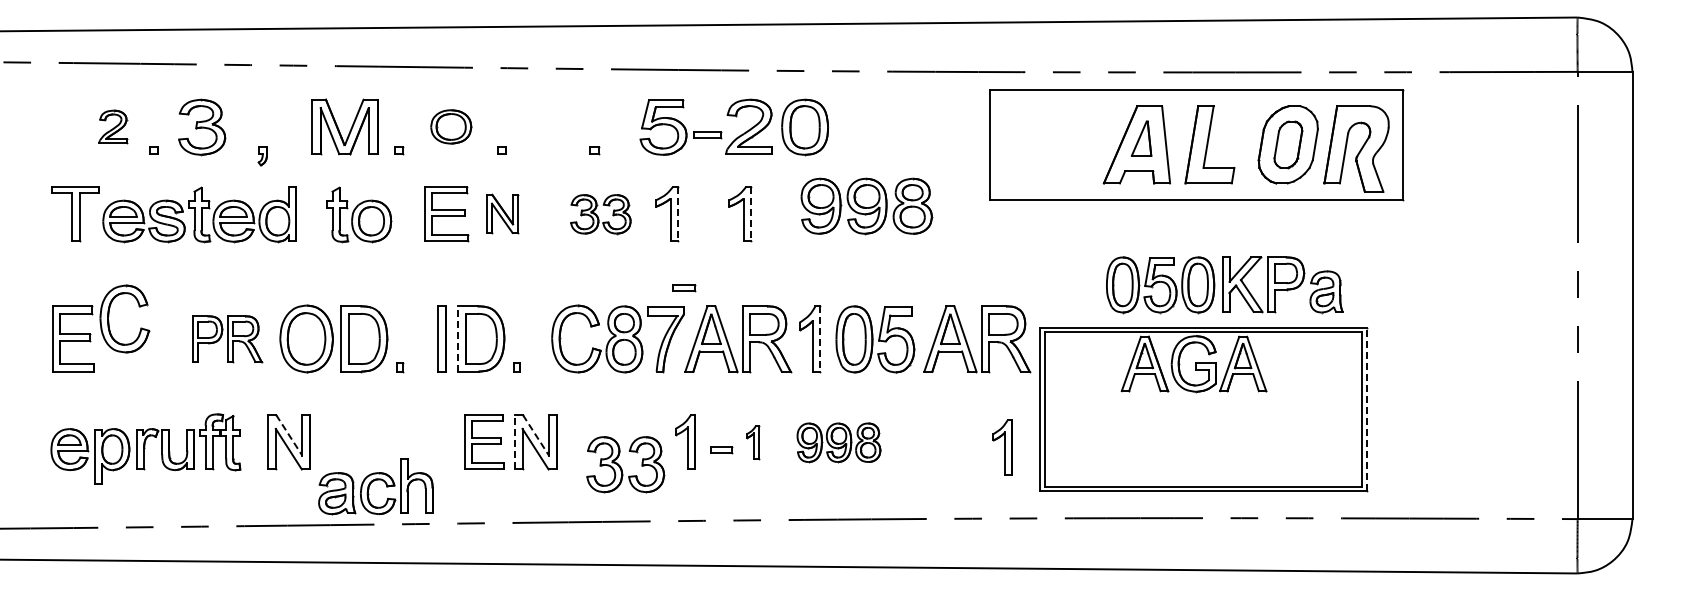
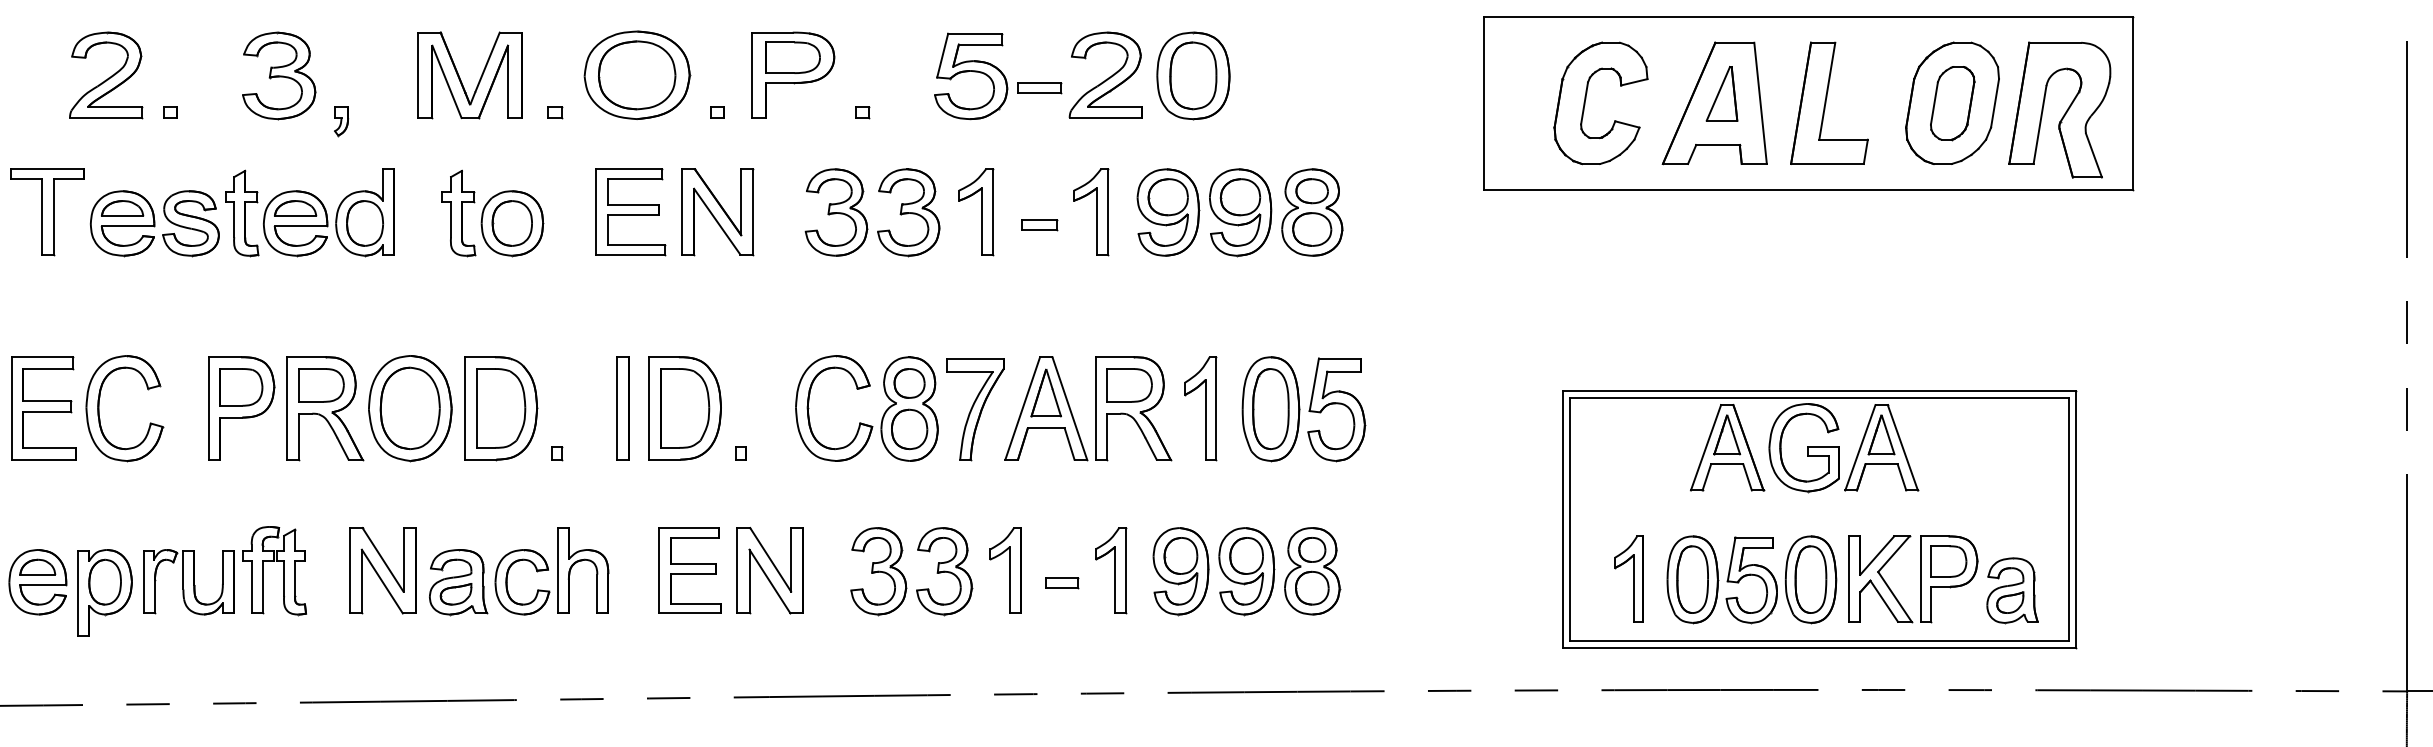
part: (113, 126) -> (106, 74), size x1.67
part: (451, 126) -> (637, 74), size x1.67
part: (550, 126) -> (793, 74), added
part: (202, 127) -> (279, 76), moved
part: (1055, 143) -> (1586, 101), added
part: (866, 206) -> (1239, 212), moved
part: (502, 213) -> (718, 211), size x1.43
part: (600, 214) -> (871, 212), size x1.43
line: (677, 214) -> (992, 212), dashed -> solid
line: (750, 214) -> (1107, 212), dashed -> solid
part: (1224, 285) -> (1852, 580), moved
part: (684, 288) -> (1040, 225), moved
part: (109, 316) -> (100, 404), moved
line: (458, 338) -> (648, 407), dashed -> solid
line: (819, 338) -> (1216, 407), dashed -> solid
part: (227, 339) -> (286, 409), size x1.43
part: (977, 339) -> (1464, 409), removed
line: (1366, 409) -> (2075, 519), dashed -> solid
line: (289, 435) -> (383, 560), dashed -> solid
line: (536, 435) -> (771, 560), dashed -> solid
line: (514, 441) -> (736, 569), dashed -> solid
part: (752, 442) -> (1110, 571), size x1.67
part: (838, 442) -> (1245, 571), size x1.43
part: (1002, 447) -> (1629, 578), moved
part: (625, 464) -> (911, 571), moved
part: (375, 486) -> (518, 571), moved

